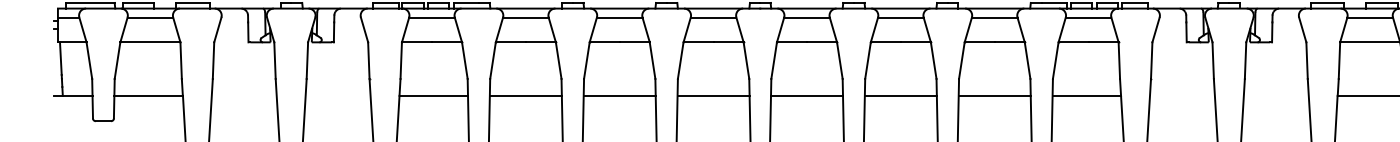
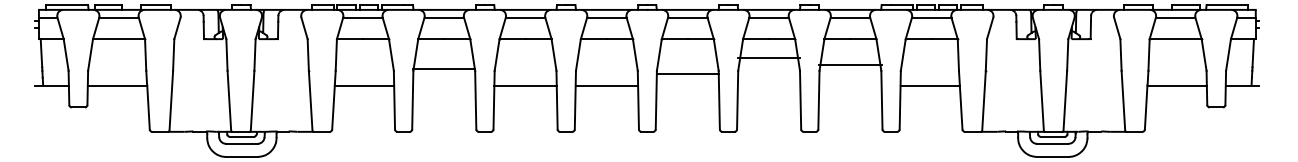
line: (526, 95) -> (444, 68), moved
line: (806, 95) -> (687, 73), moved
line: (900, 95) -> (768, 57), moved
line: (994, 95) -> (850, 64), moved

